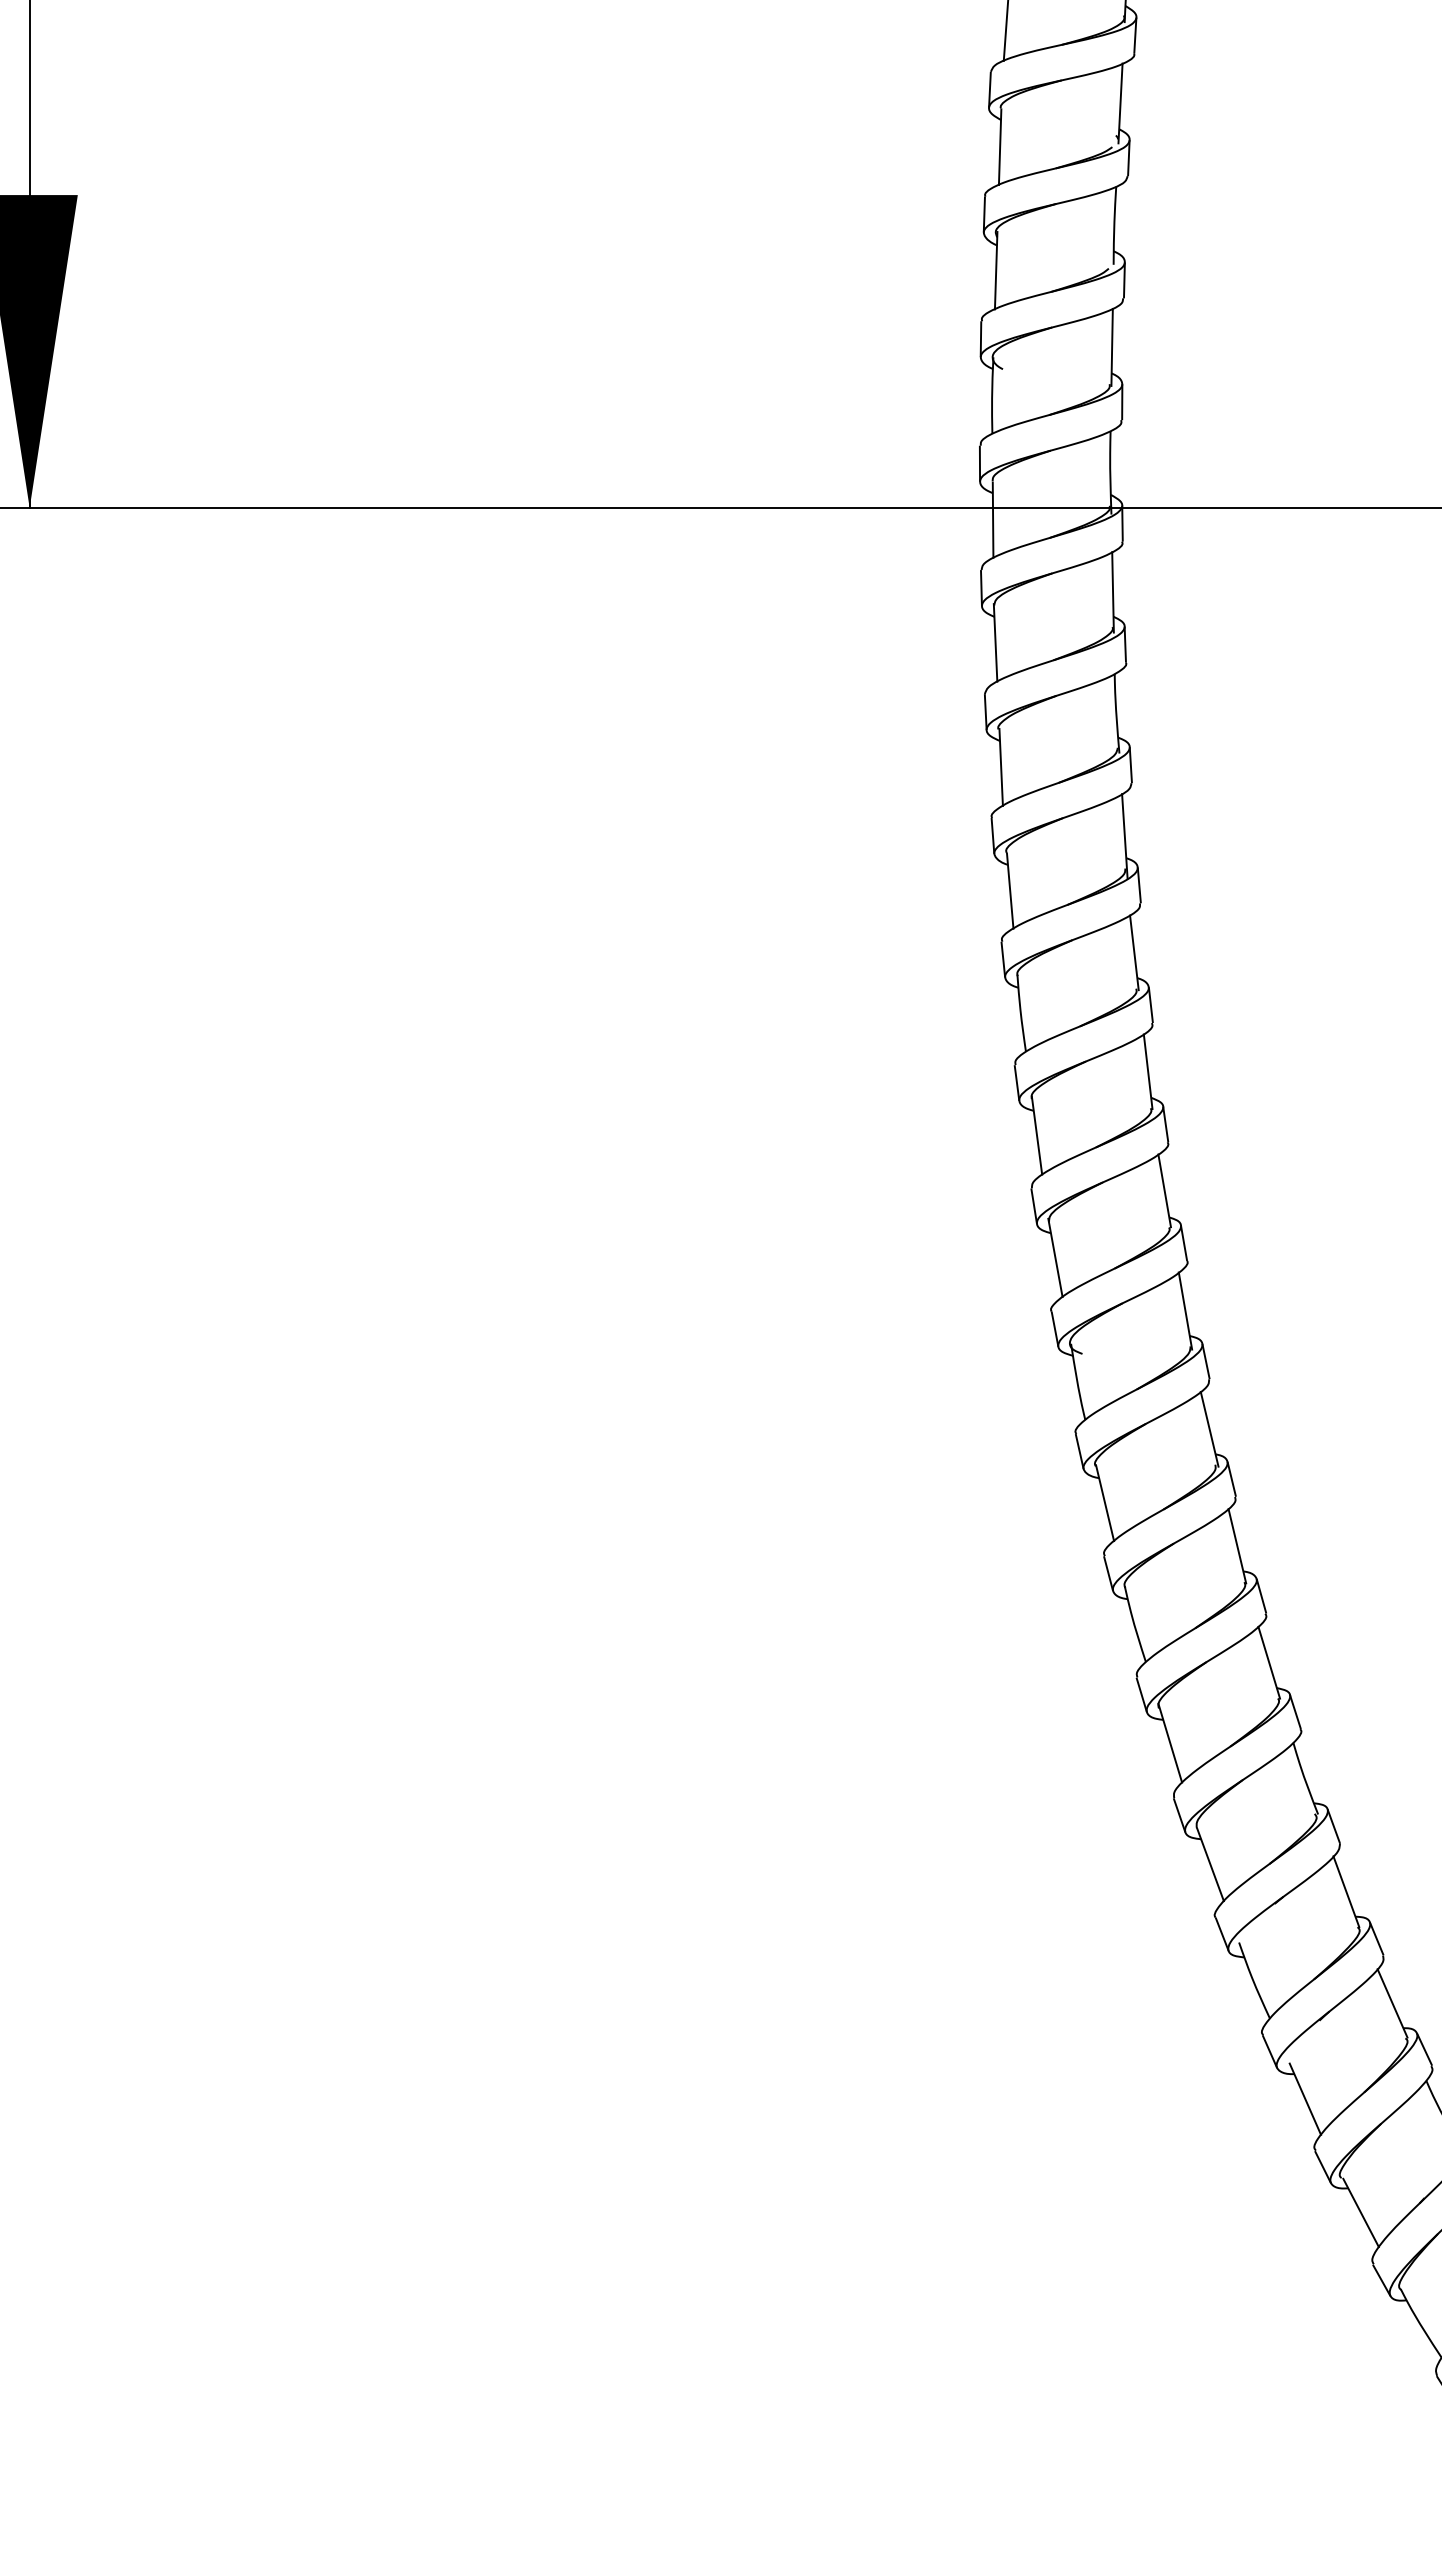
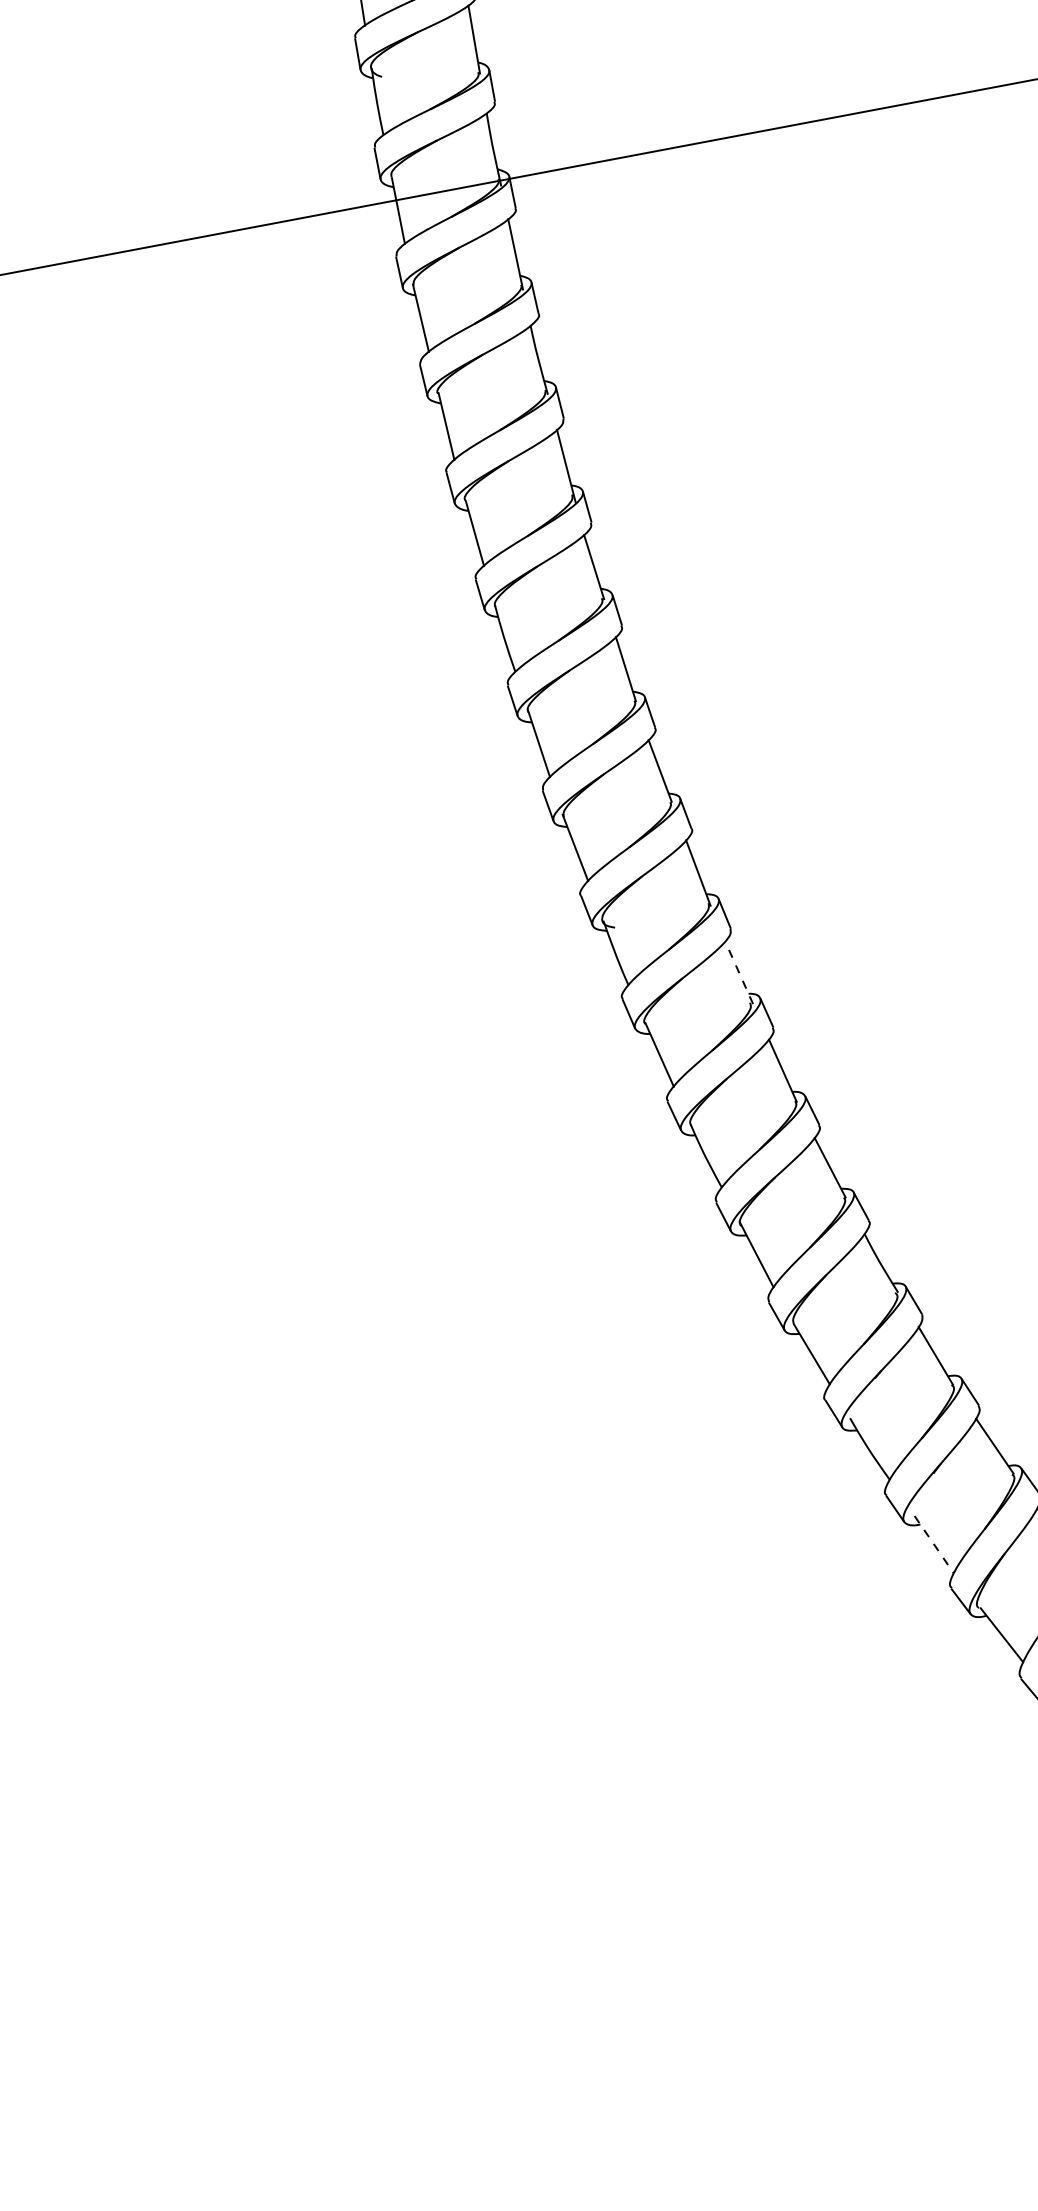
line: (1209, 1428) -> (738, 972), solid -> dashed
line: (1305, 2099) -> (934, 1544), solid -> dashed

